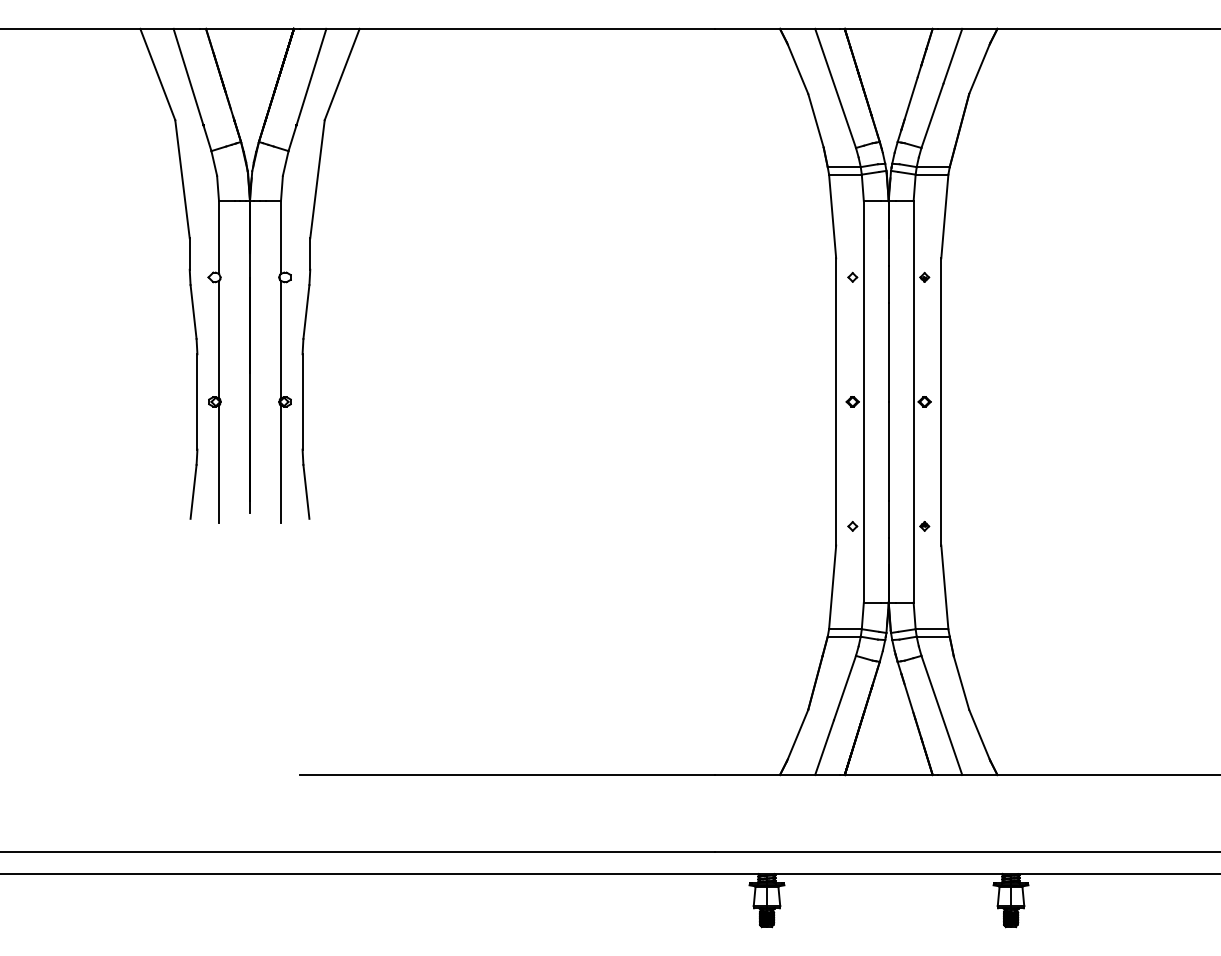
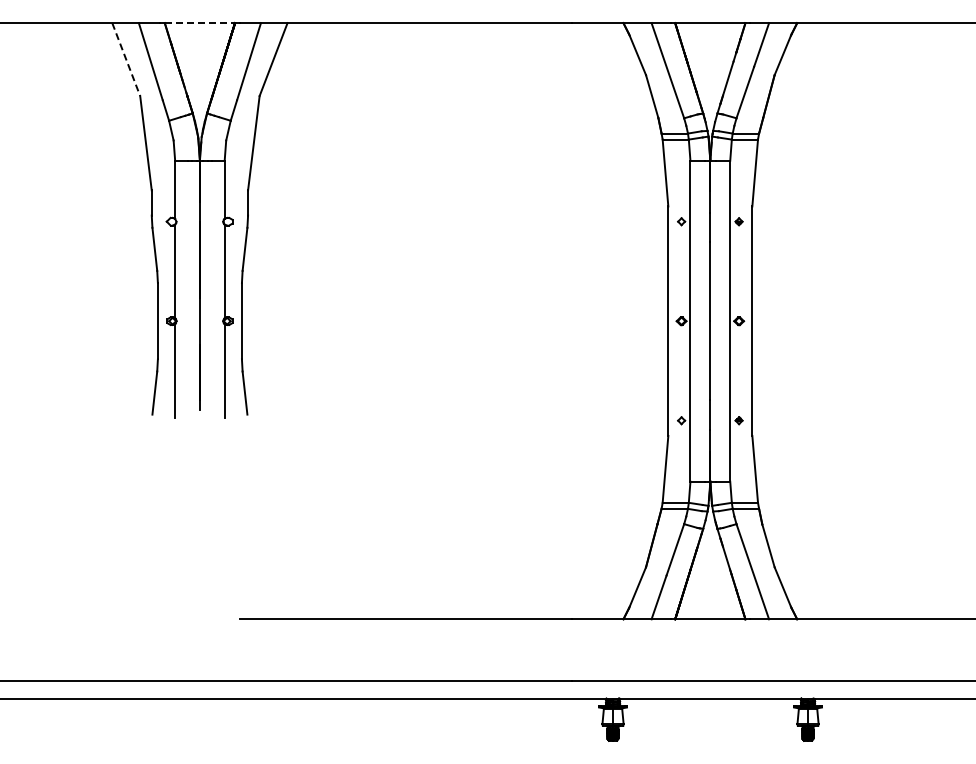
line: (250, 29) -> (200, 23), solid -> dashed
line: (158, 75) -> (126, 60), solid -> dashed

